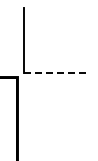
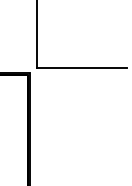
line: (56, 72) -> (82, 67), dashed -> solid

